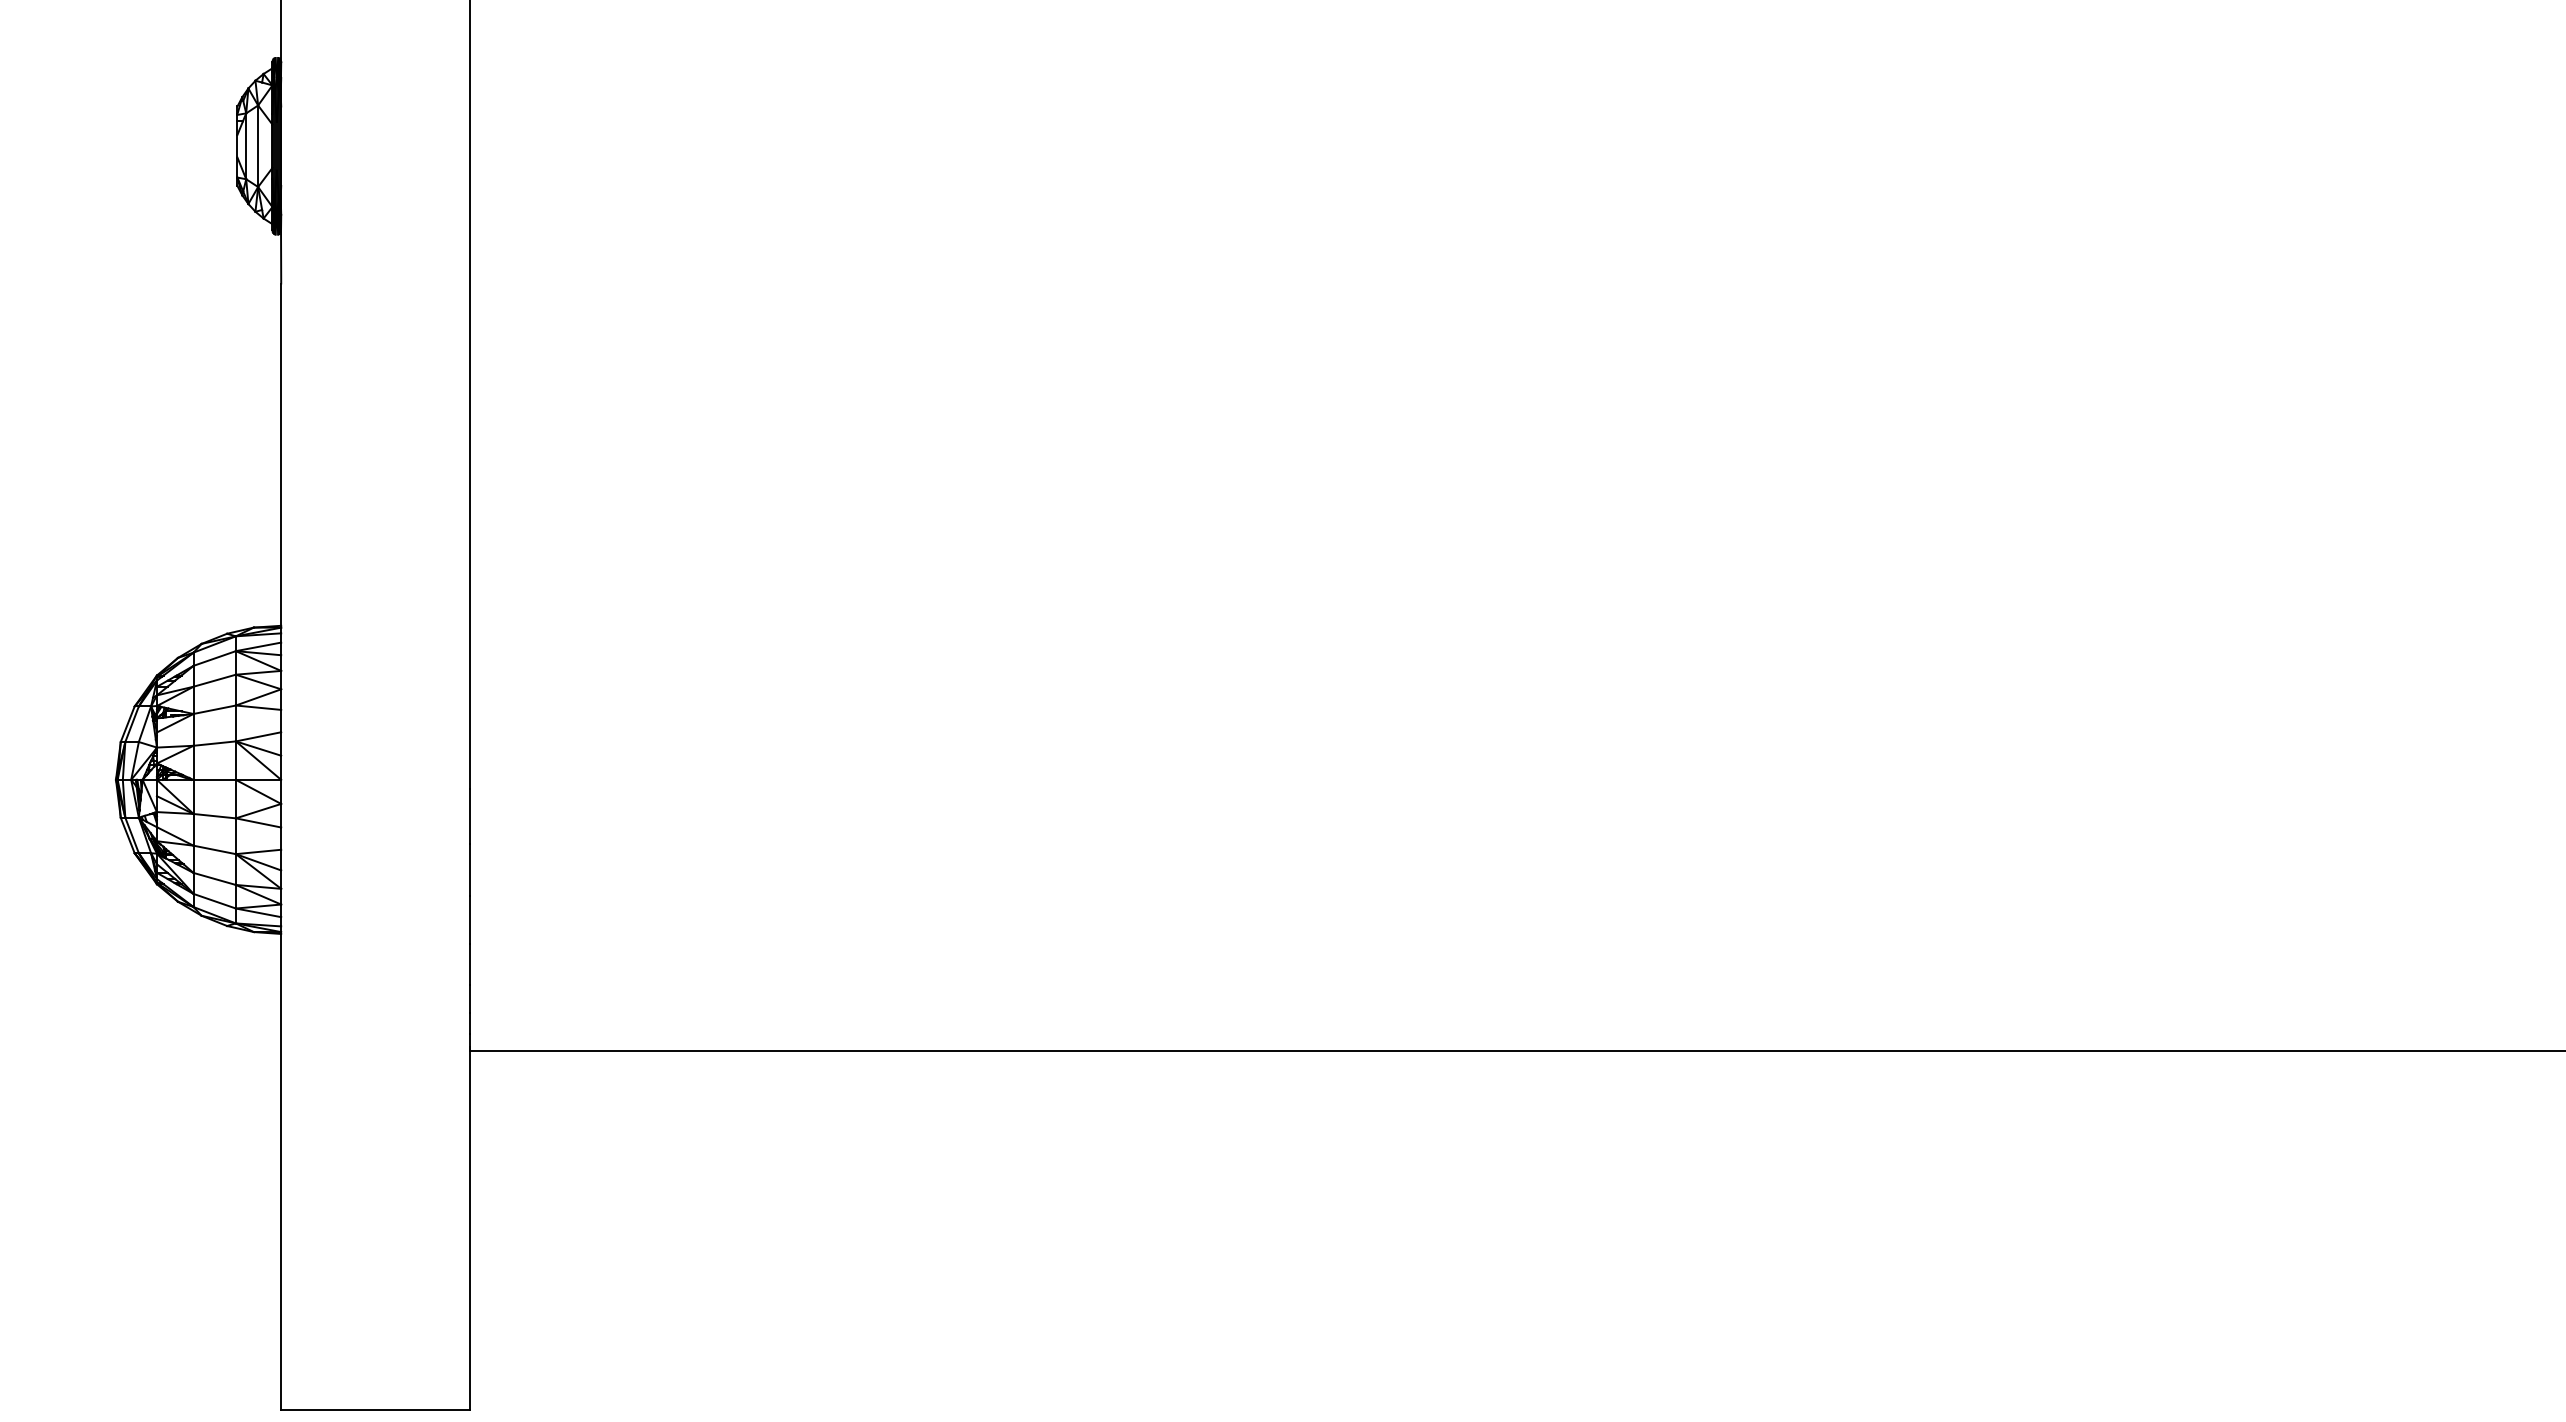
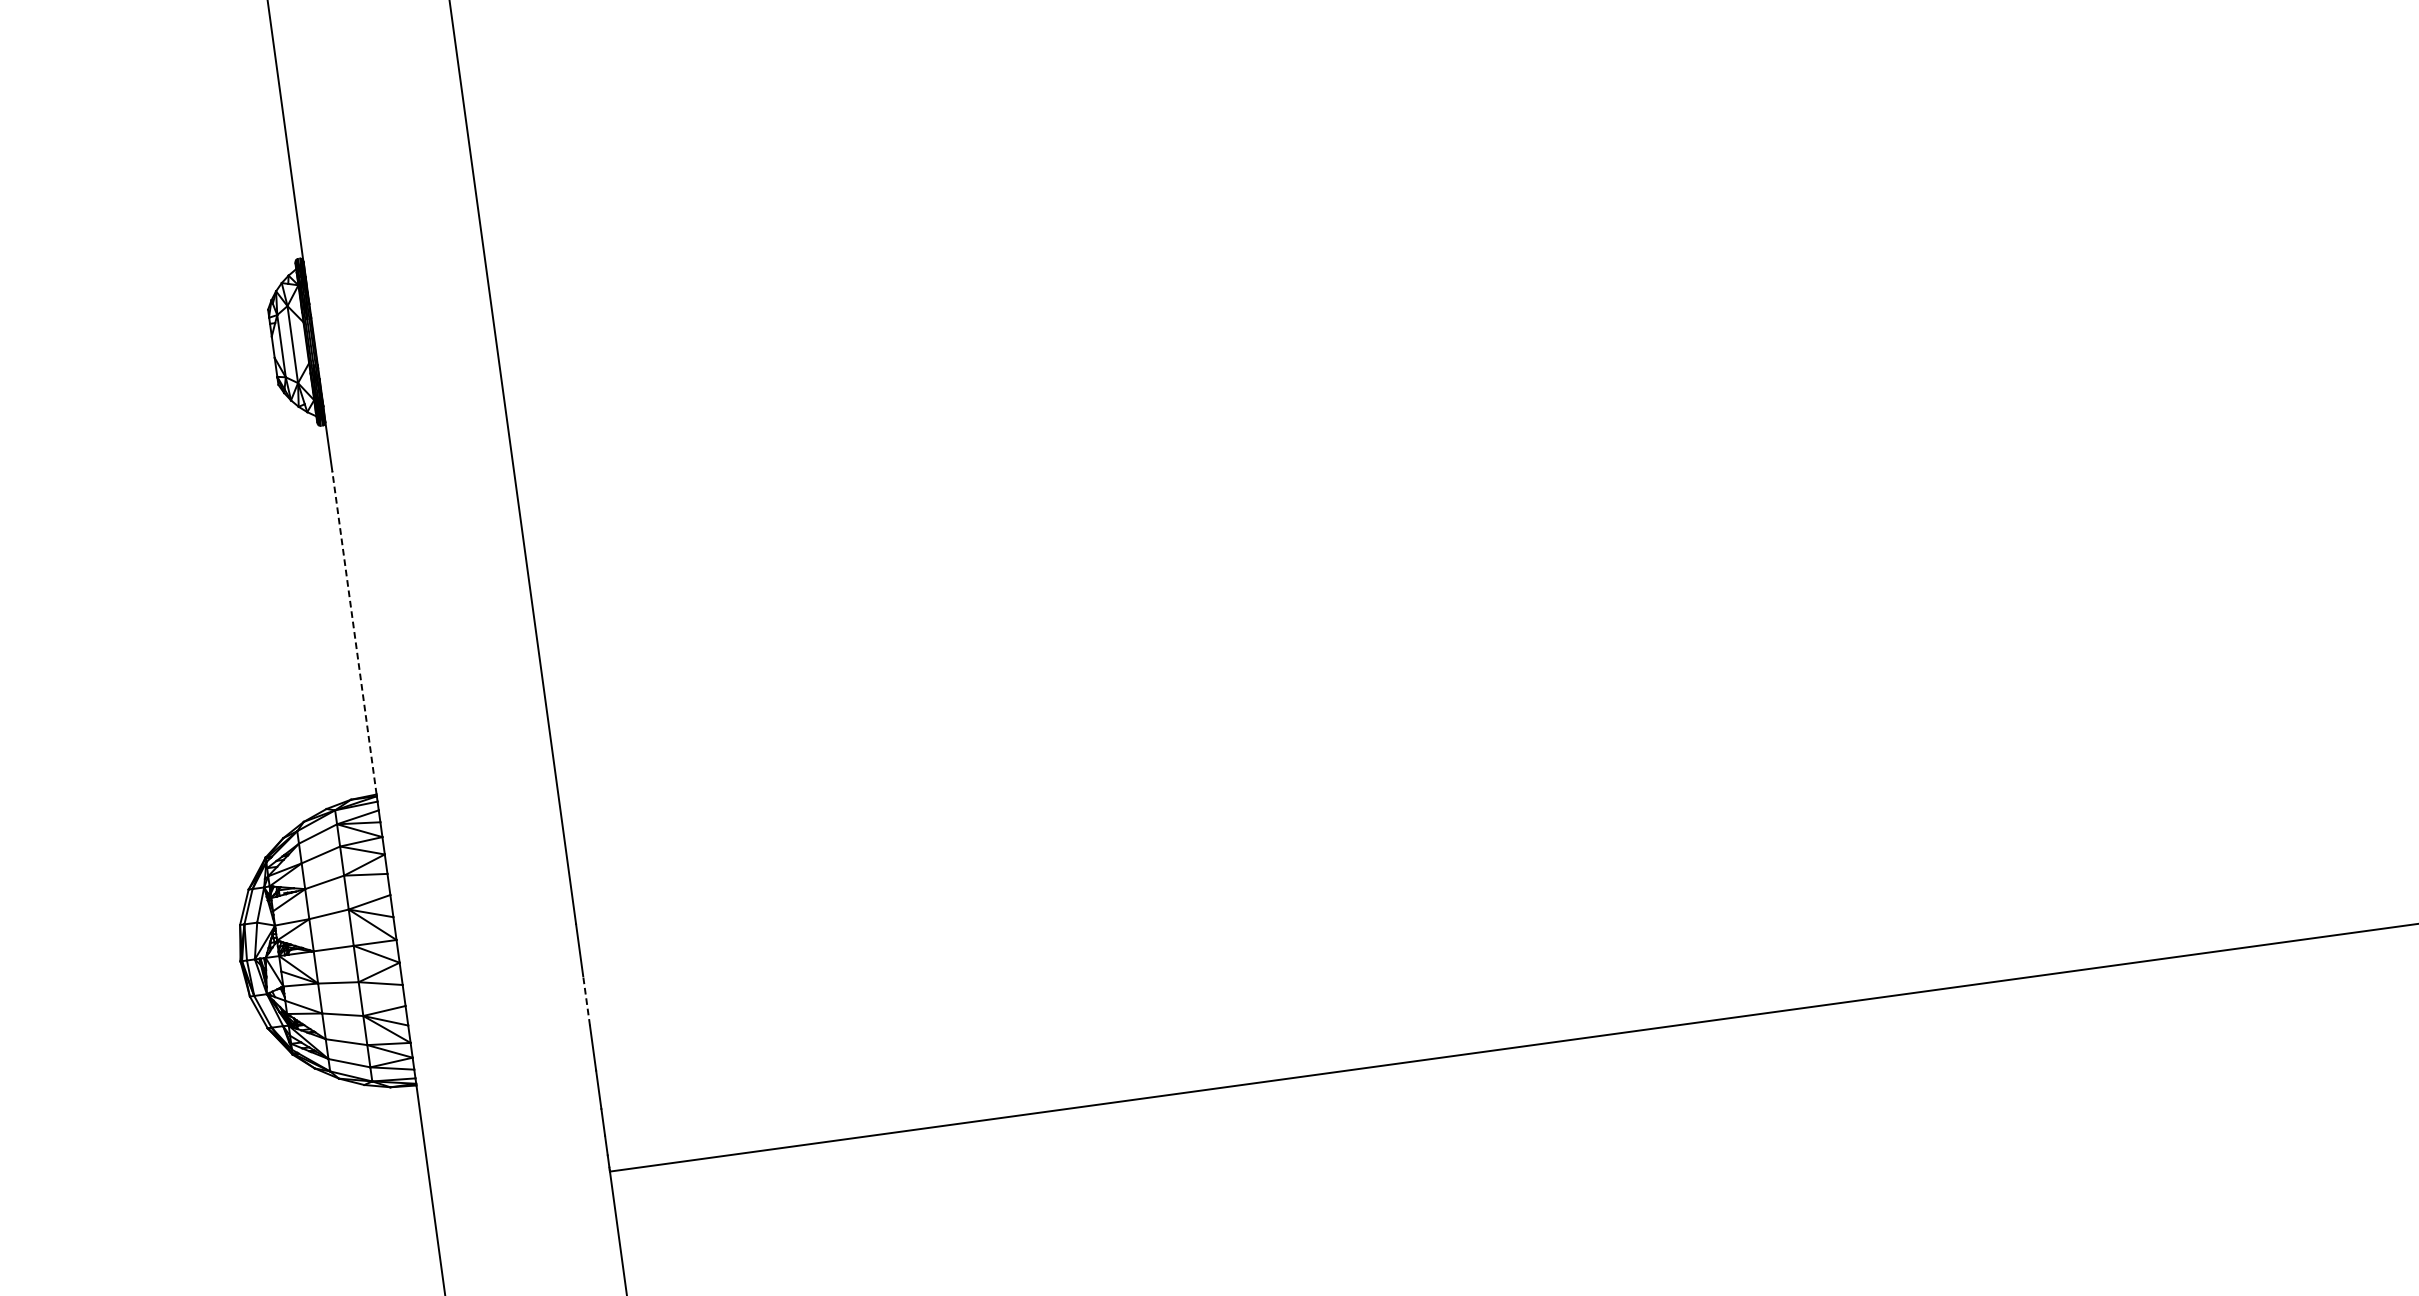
line: (281, 454) -> (354, 632), solid -> dashed
line: (470, 869) -> (586, 1000), solid -> dashed

